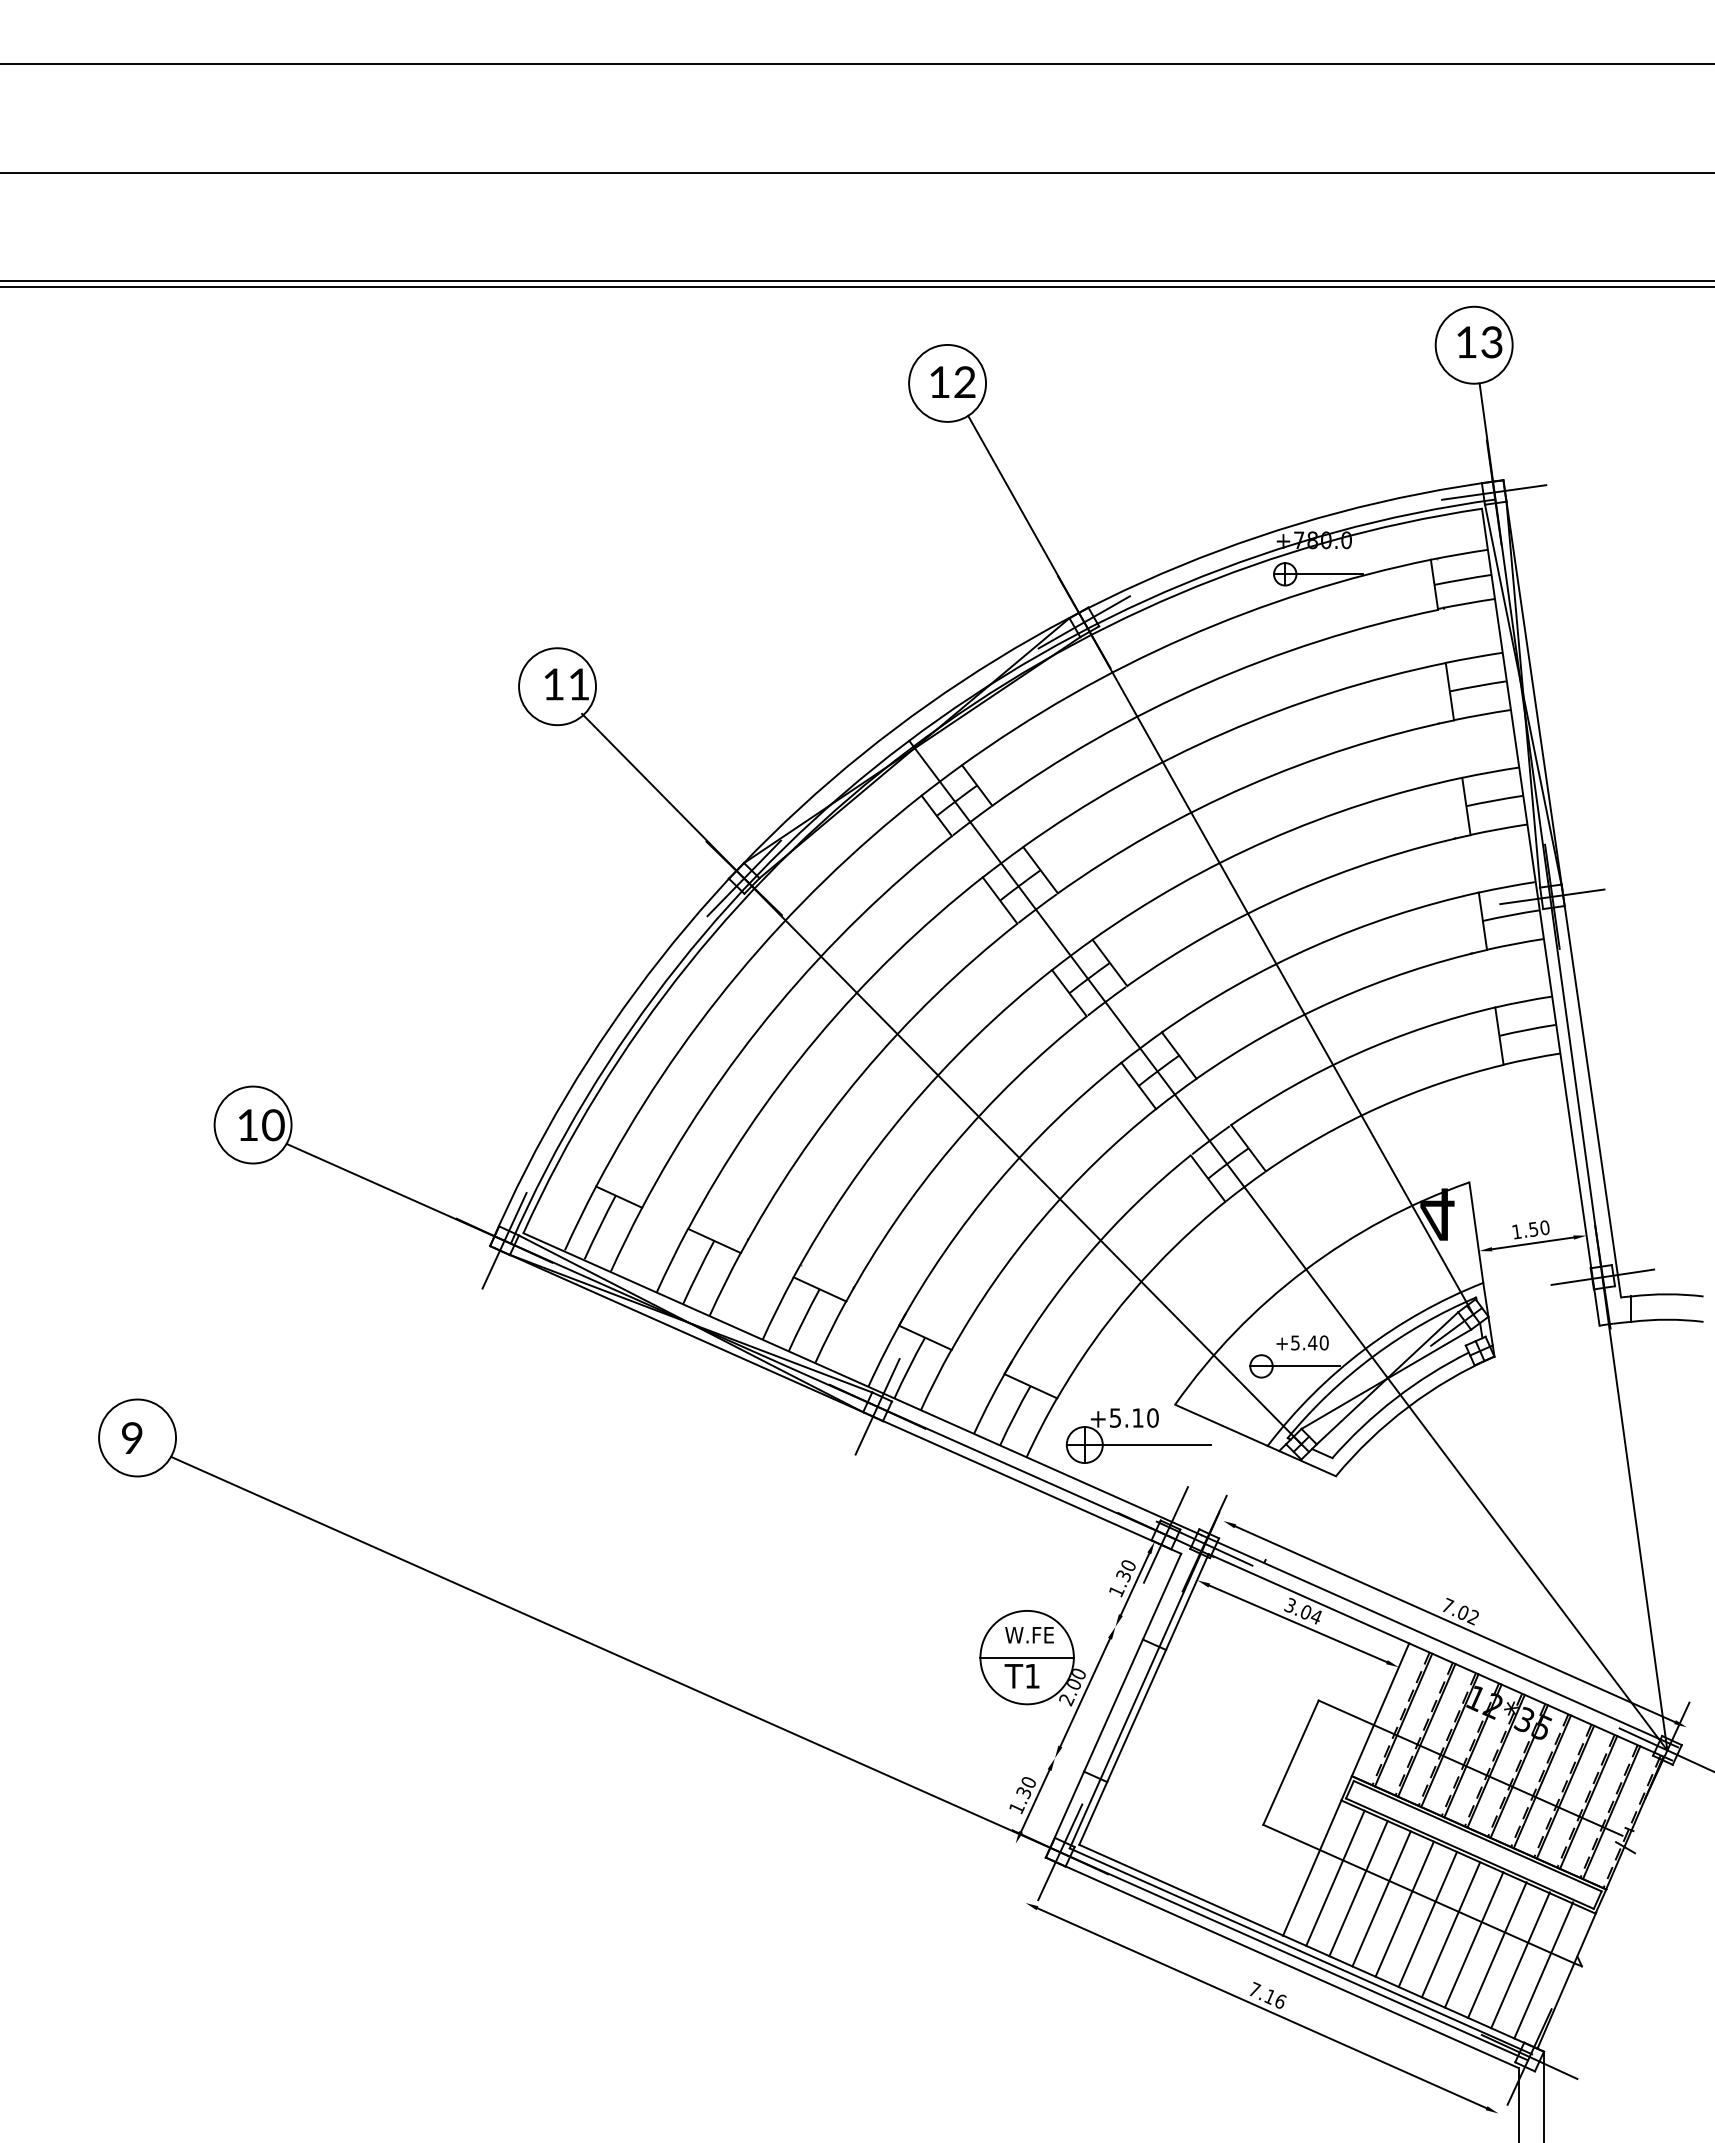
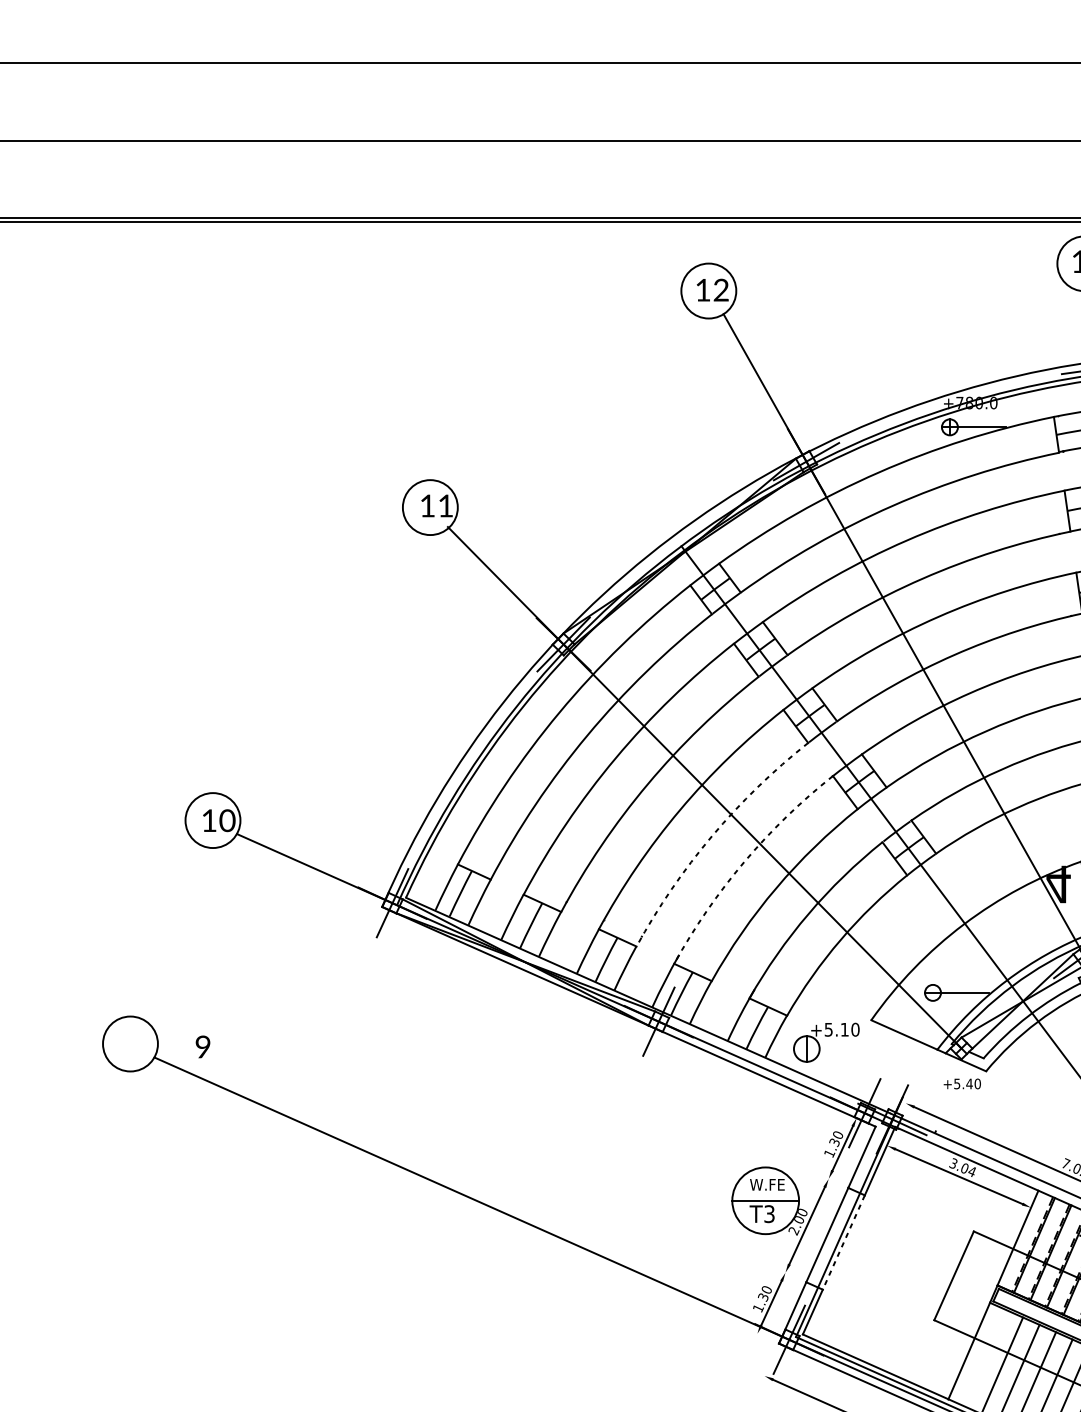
arc: (952, 1146) -> (712, 835), solid -> dashed
arc: (997, 1183) -> (744, 862), solid -> dashed
text: (1302, 1342) -> (962, 1083), moved
text: (132, 1437) -> (203, 1046), moved
line: (1138, 1445) -> (845, 1049), removed
text: (1032, 1675) -> (769, 1213), T1 -> T3
line: (1136, 1716) -> (843, 1242), solid -> dashed
line: (1335, 1877) -> (985, 1357), removed

